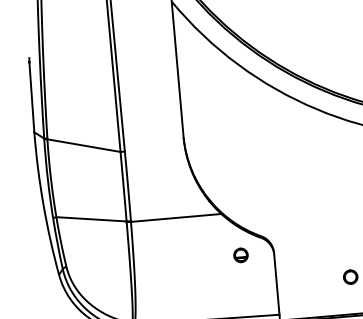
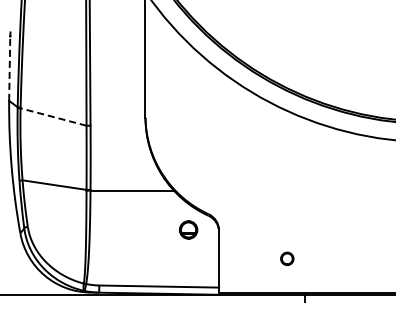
line: (31, 97) -> (9, 68), solid -> dashed
line: (83, 145) -> (53, 116), solid -> dashed
part: (240, 255) -> (188, 230), size x1.4

